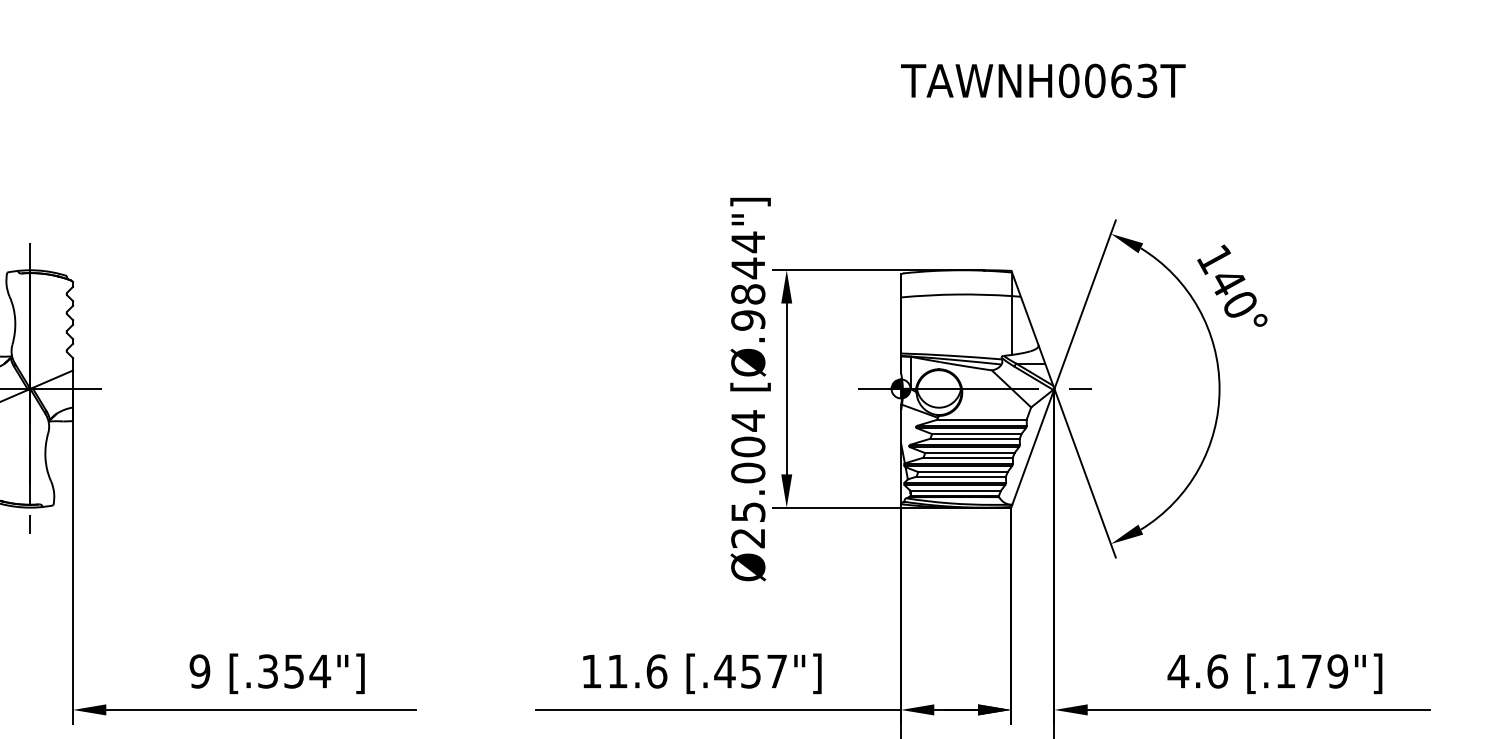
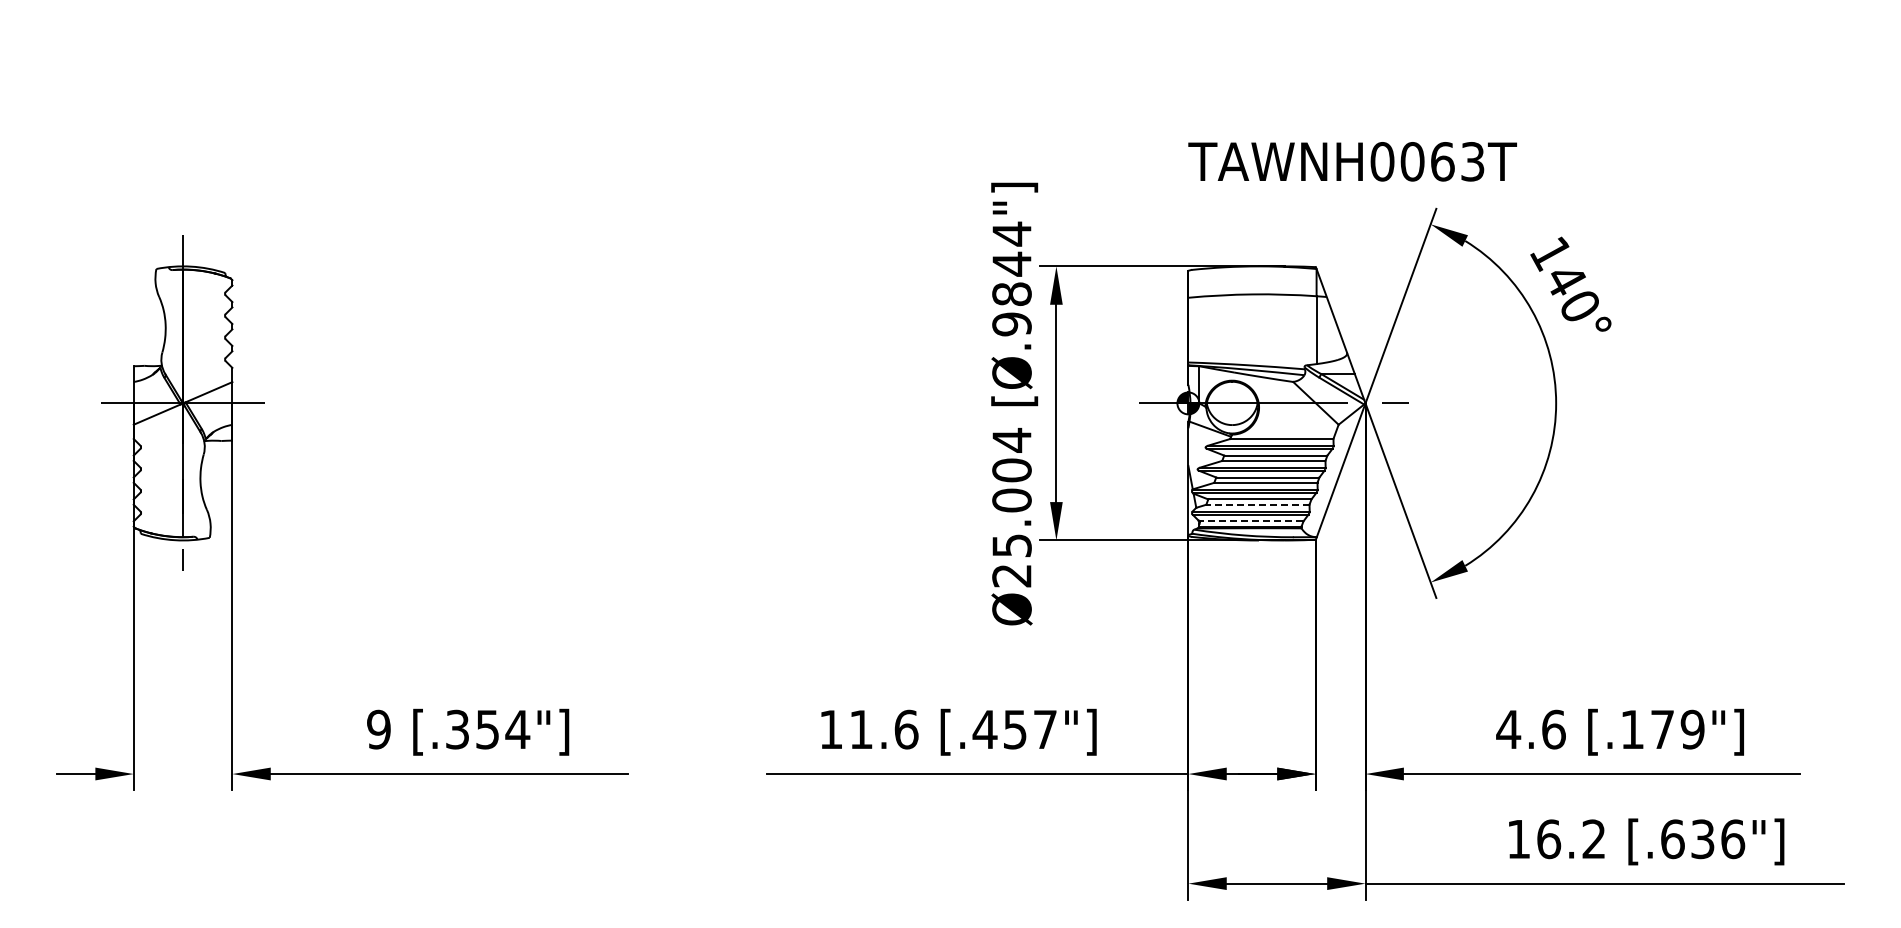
text: (1043, 80) -> (1352, 161), moved
line: (960, 476) -> (1257, 504), solid -> dashed
line: (955, 491) -> (1251, 521), solid -> dashed

